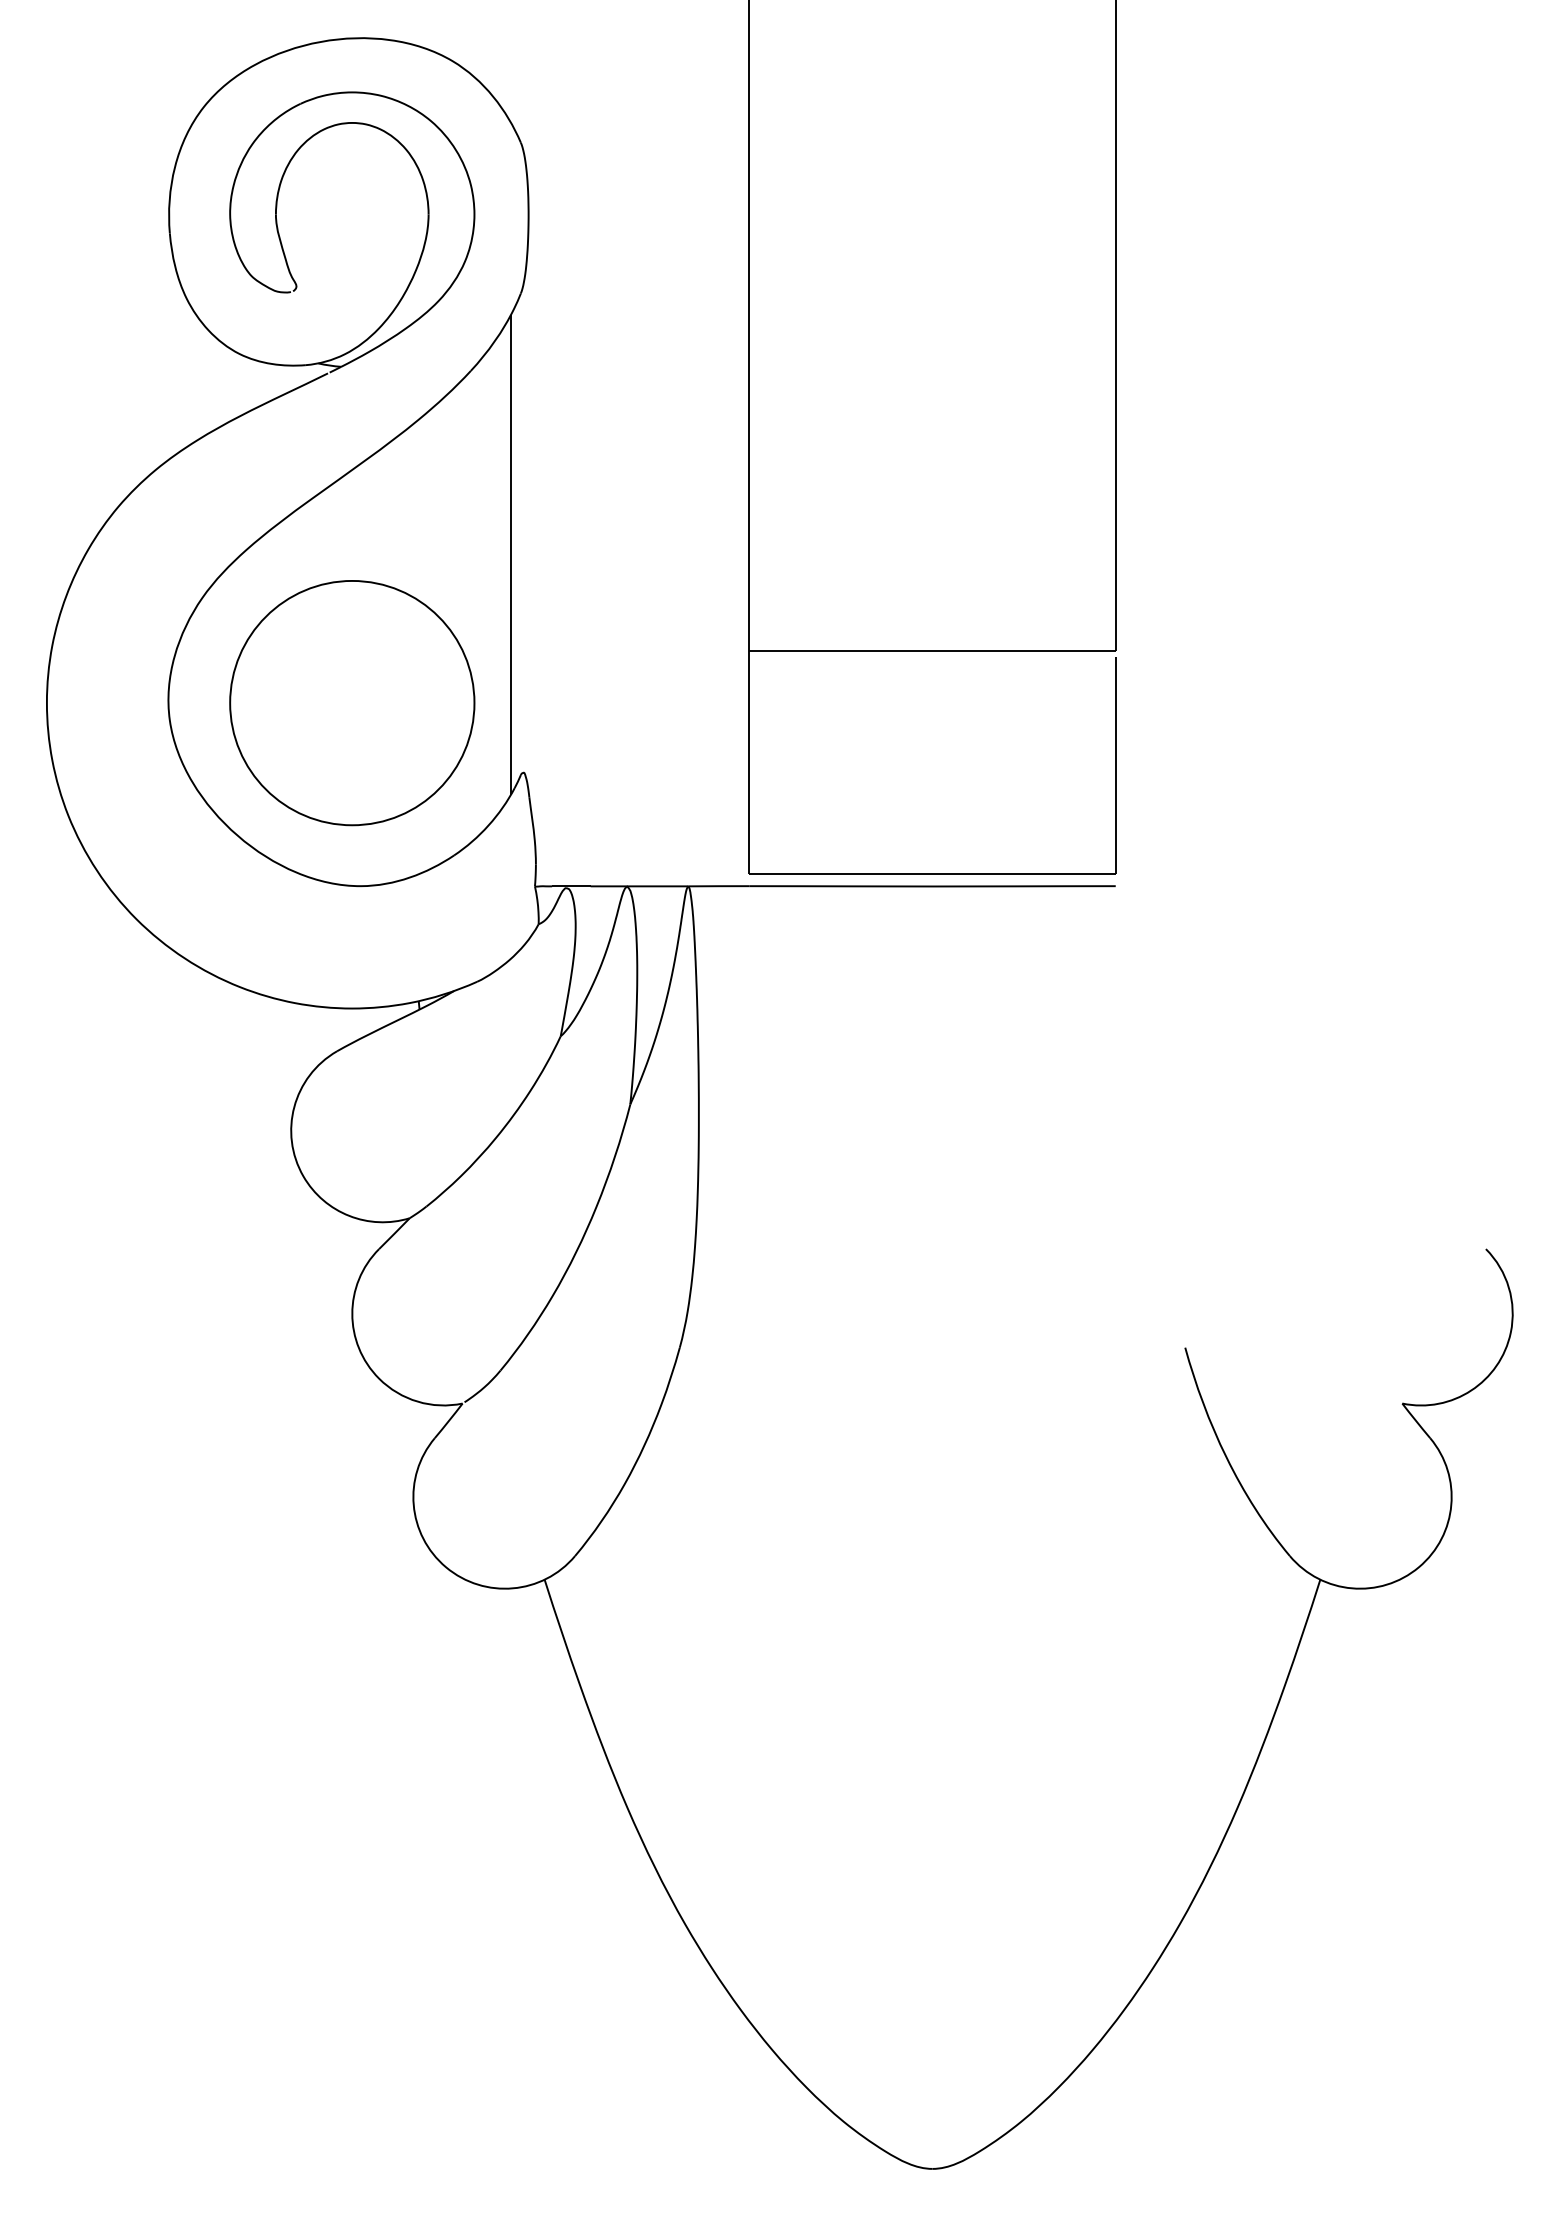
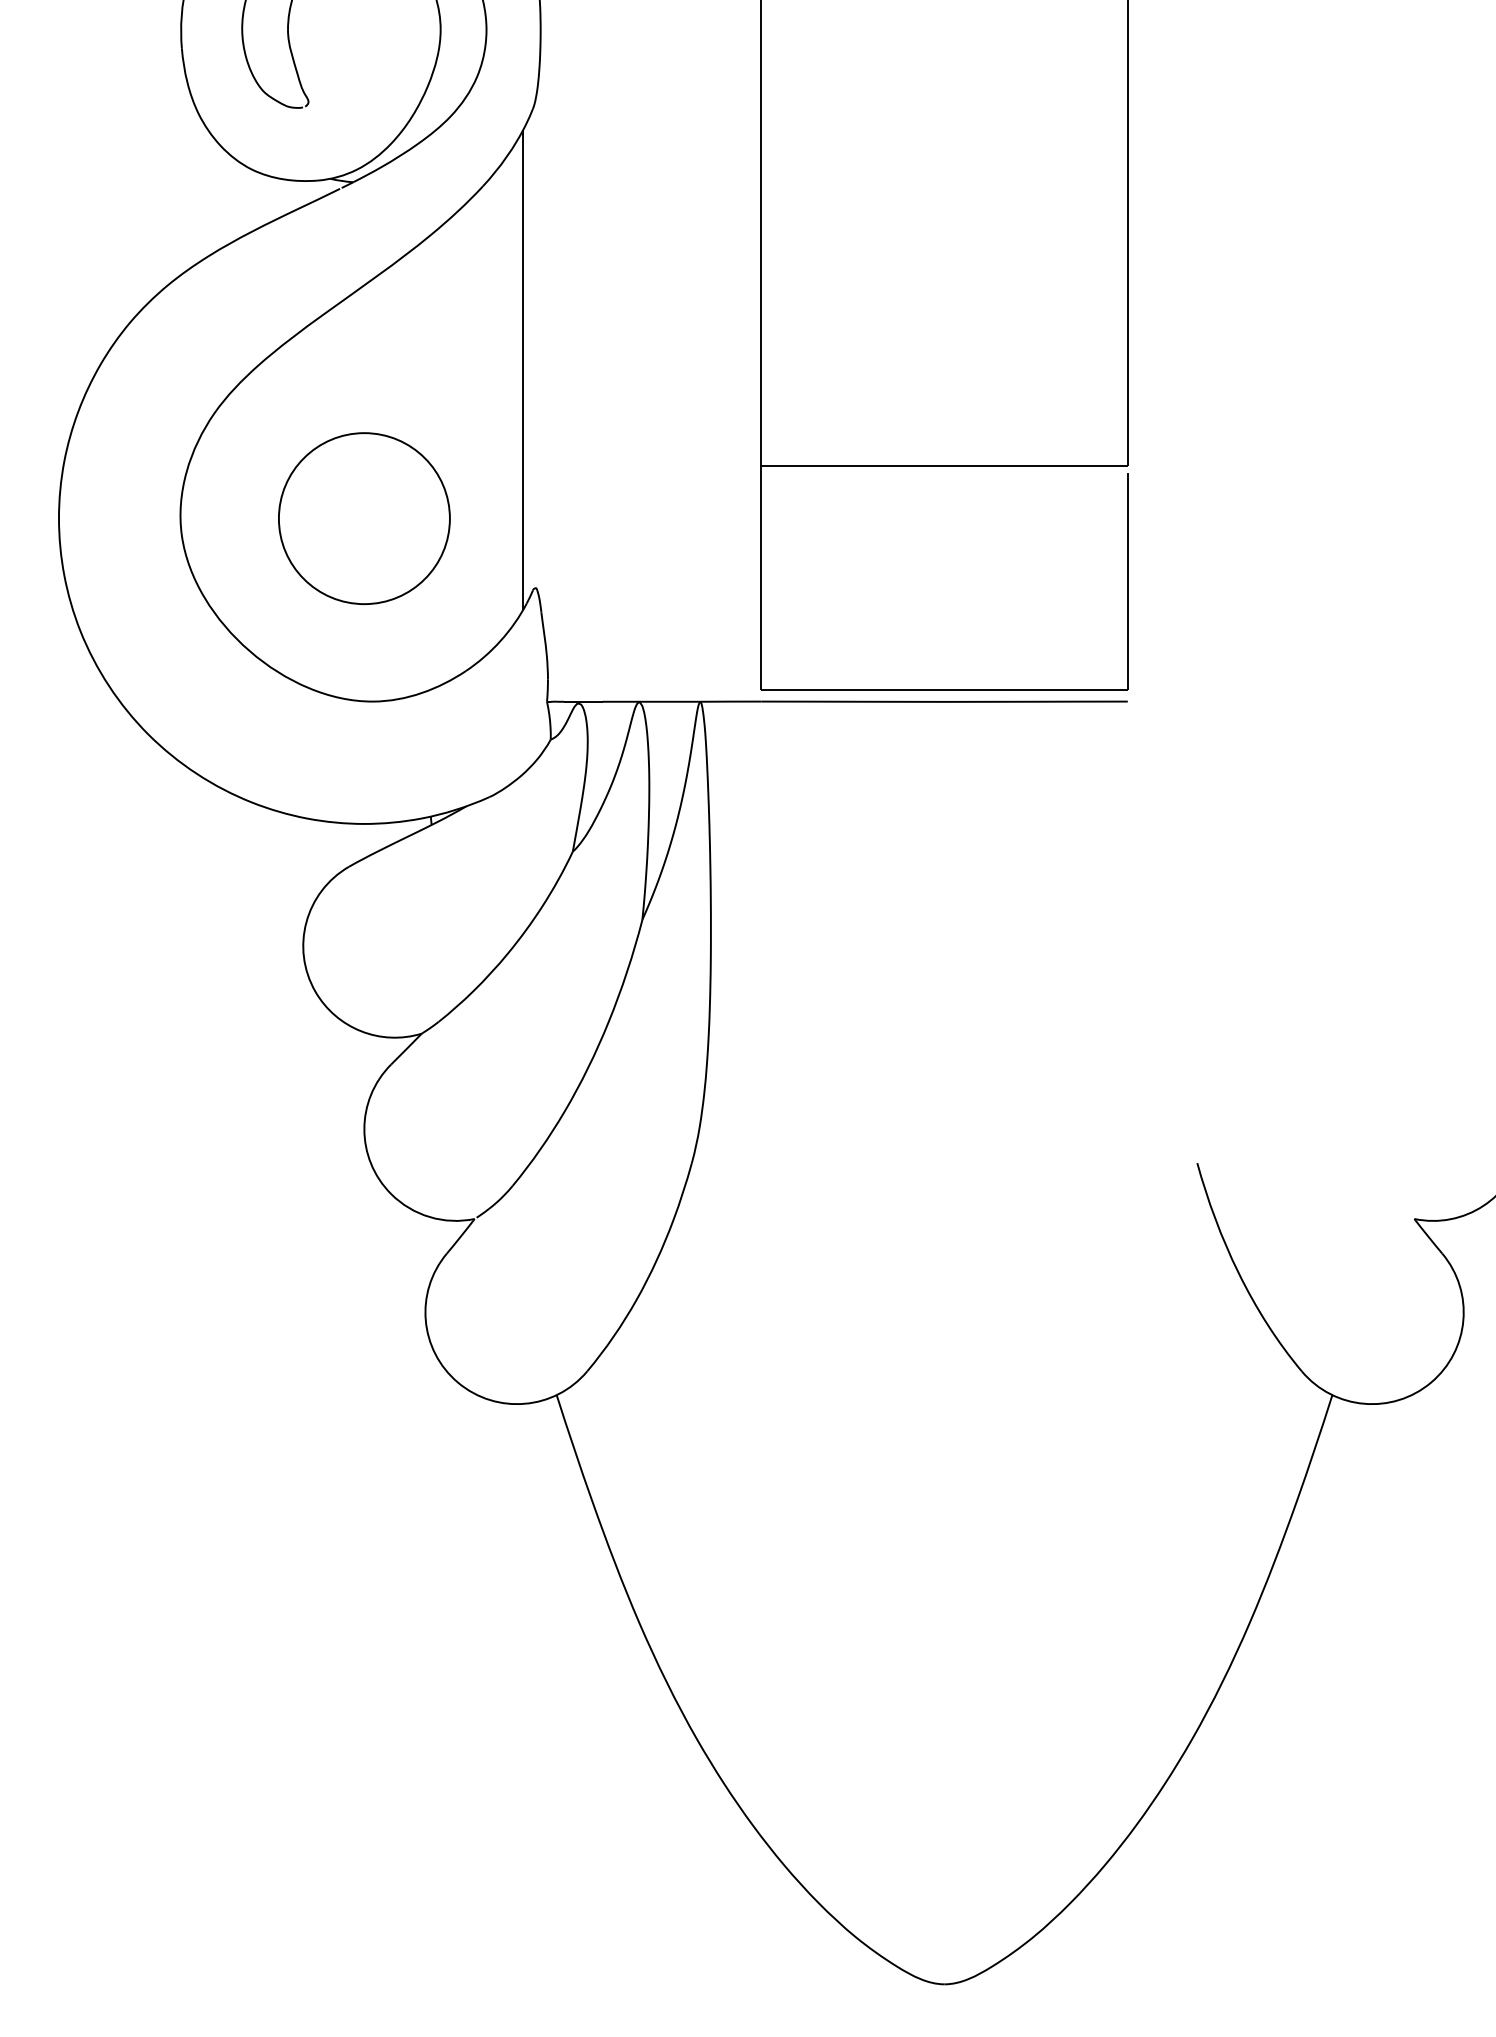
part: (352, 703) -> (364, 518), size x0.7

